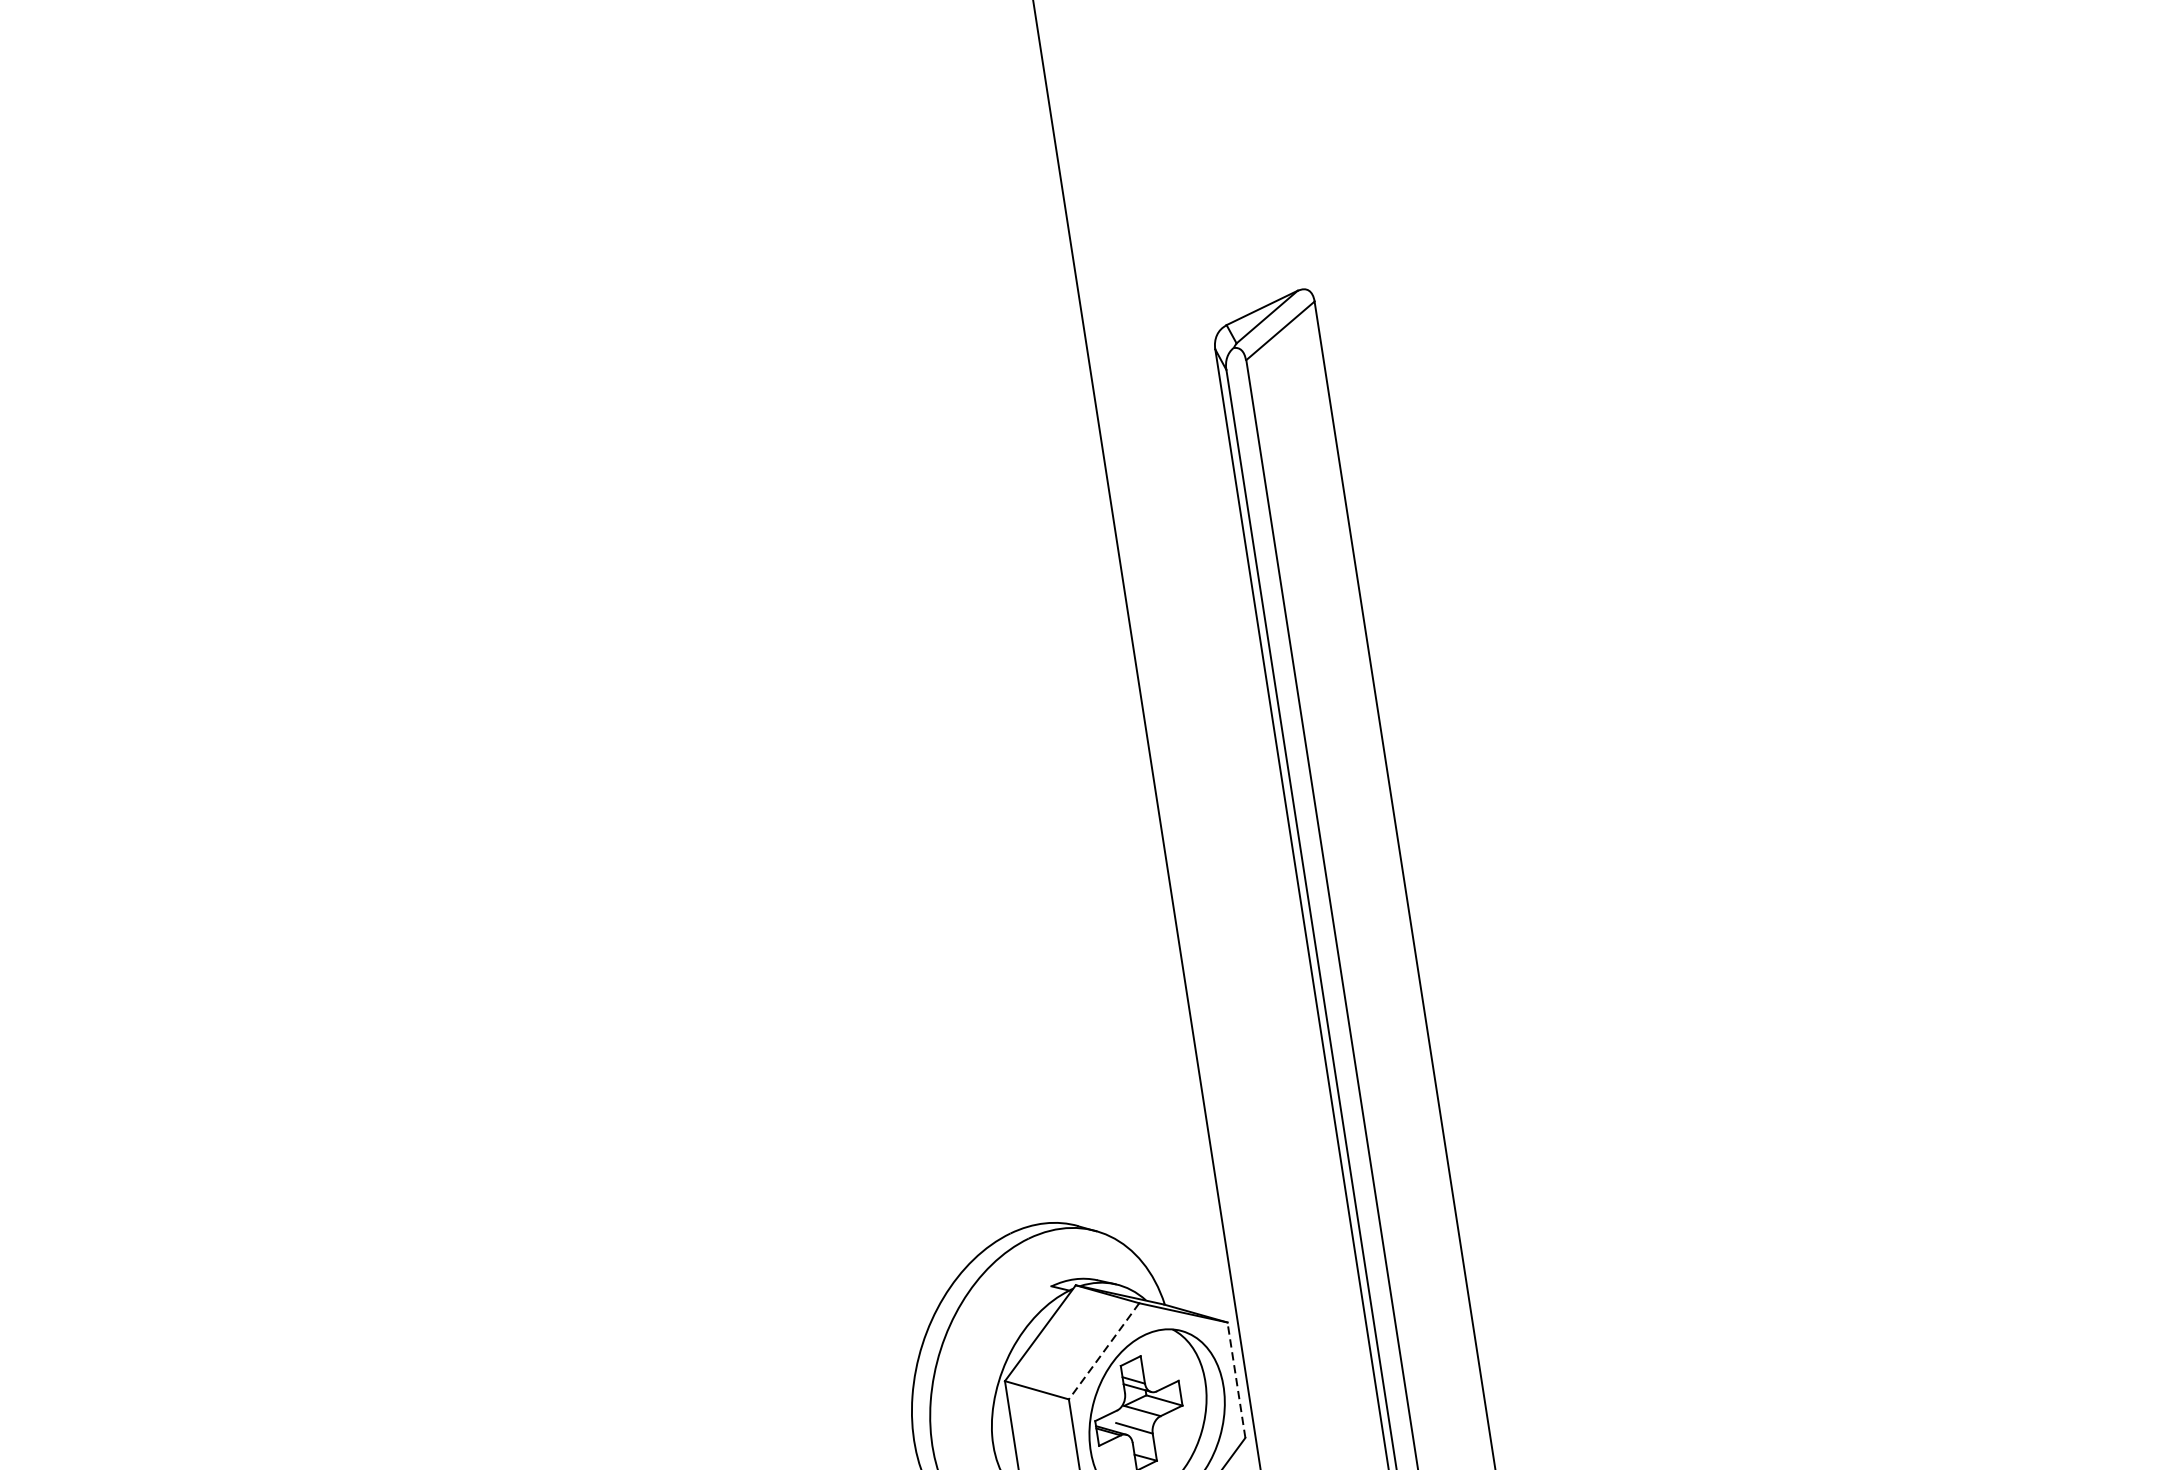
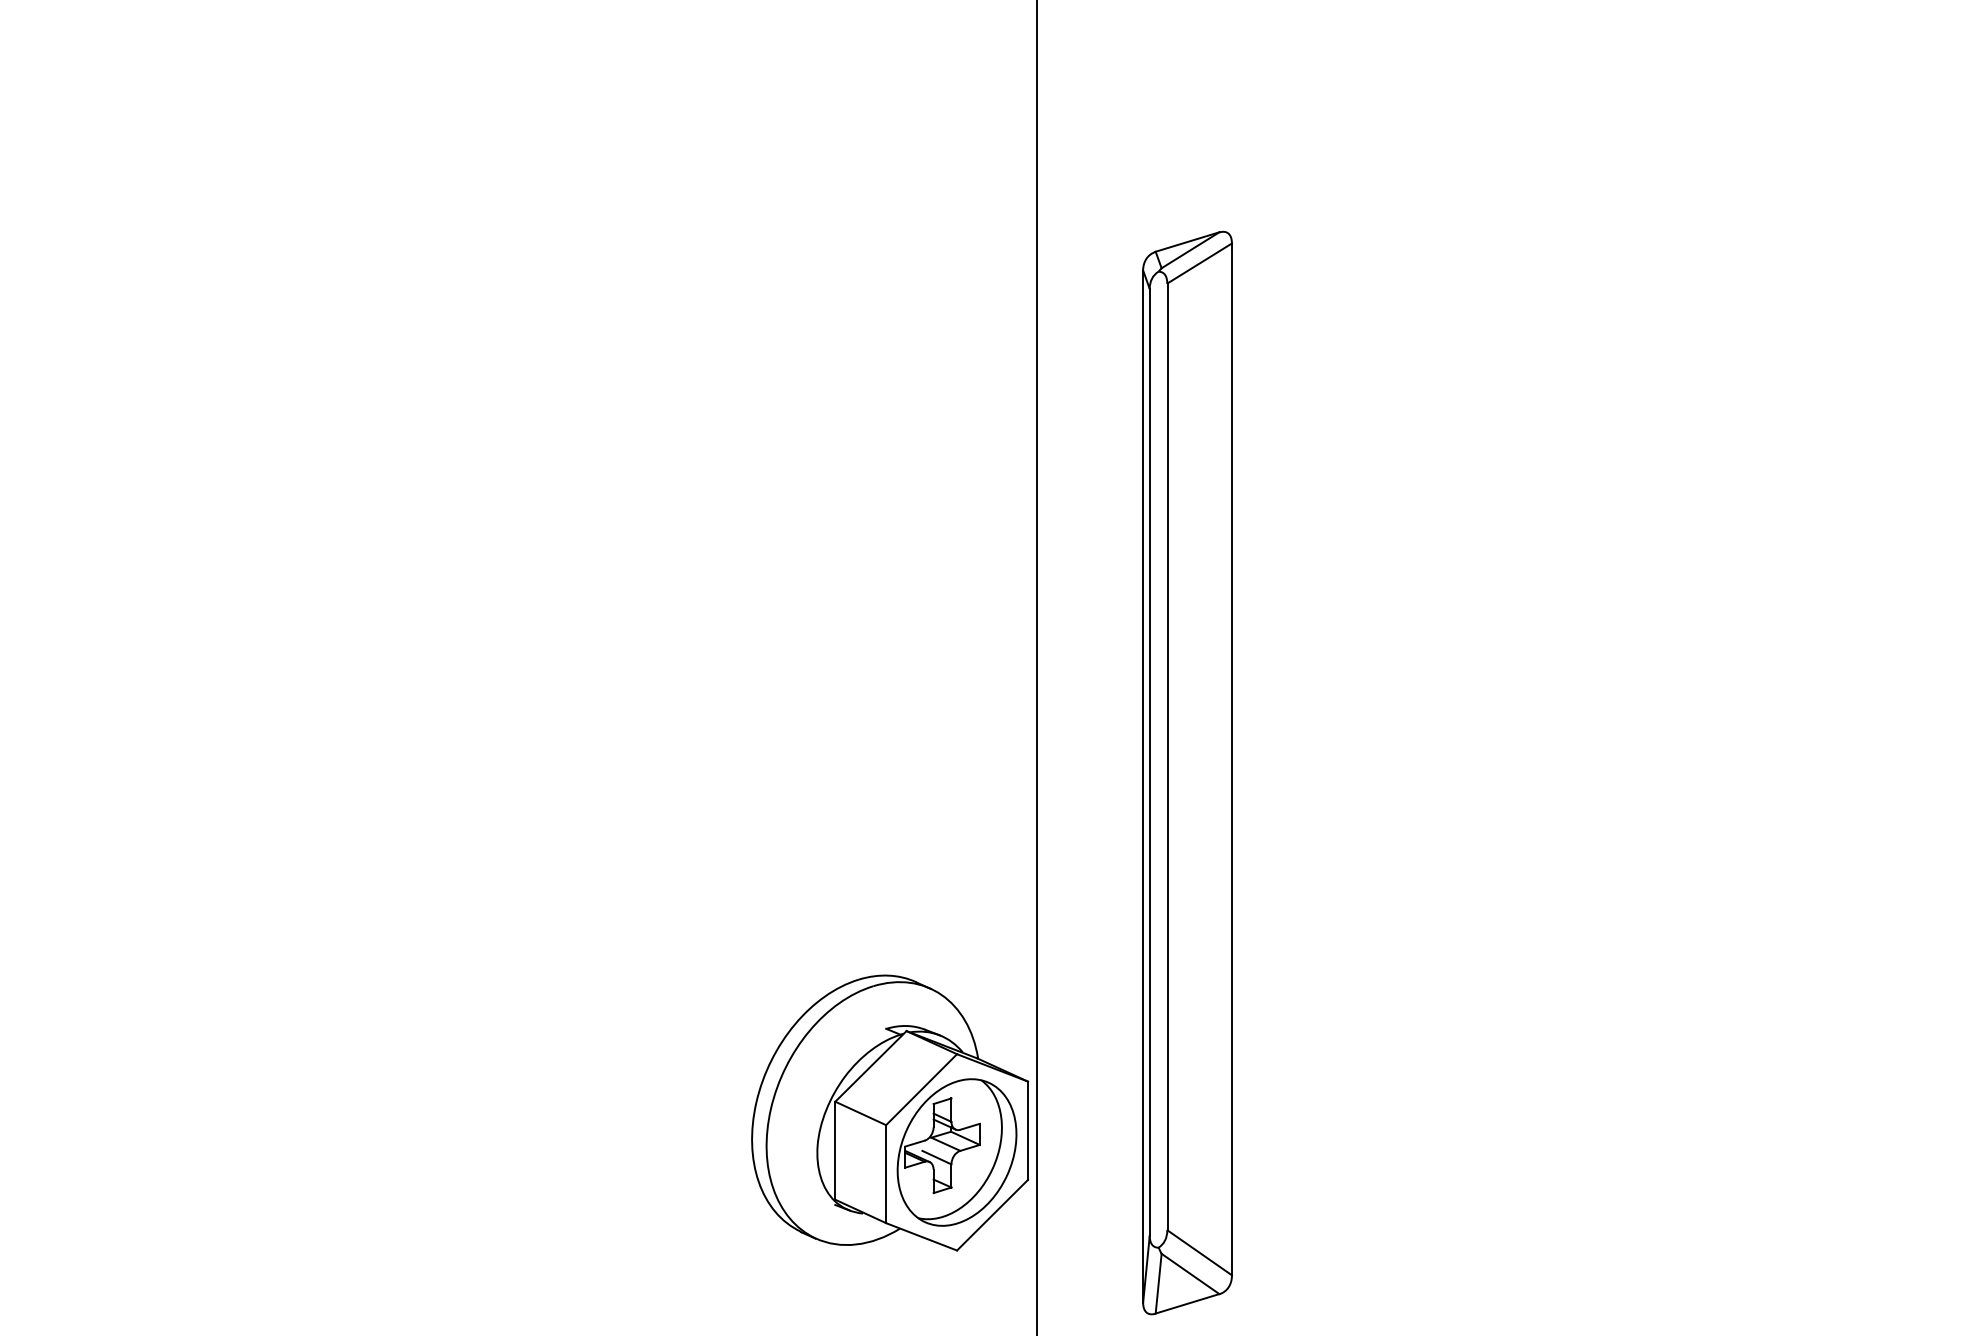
line: (1104, 1352) -> (921, 1090), dashed -> solid
line: (1236, 1379) -> (1028, 1130), dashed -> solid

